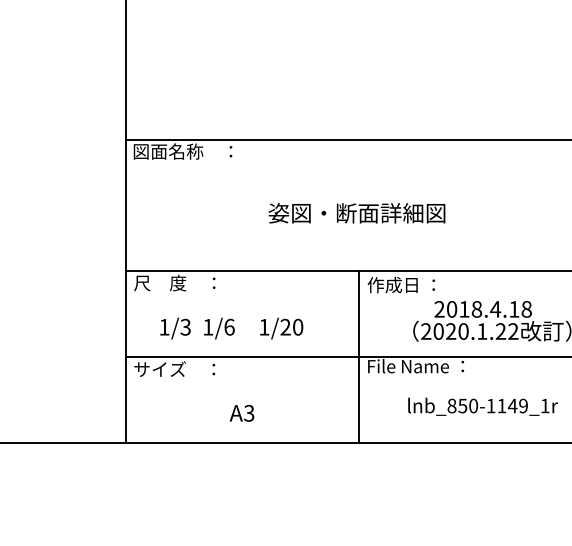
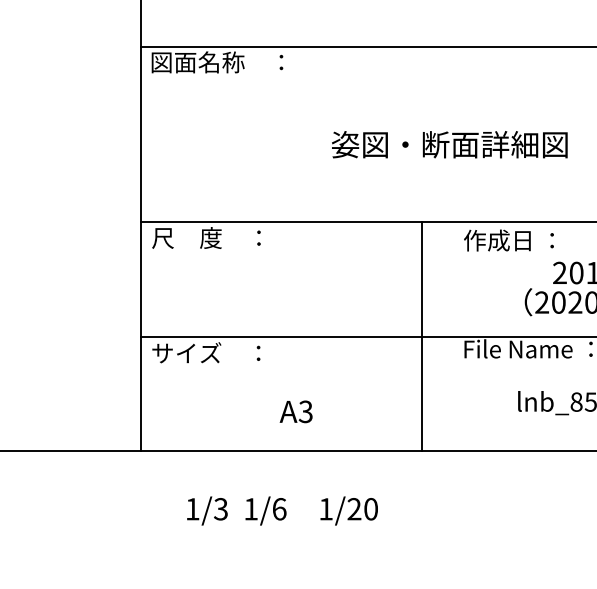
text: (231, 328) -> (282, 510), moved
line: (359, 356) -> (422, 335), moved

